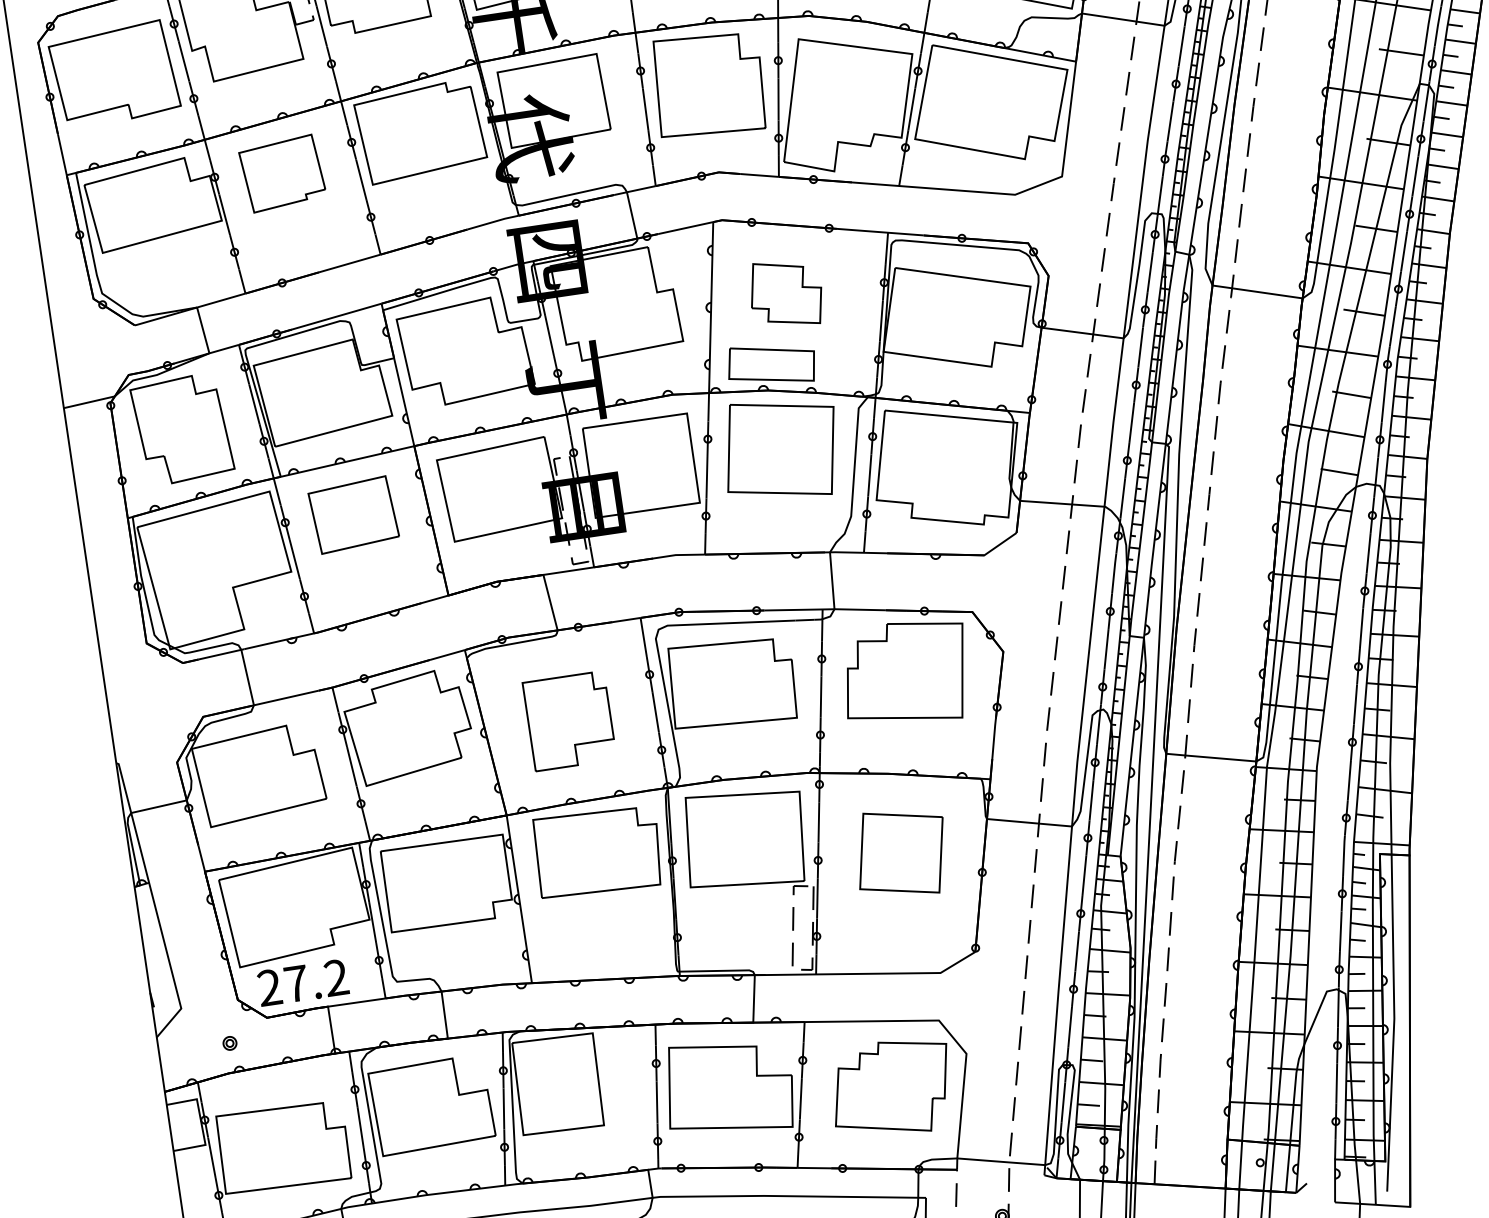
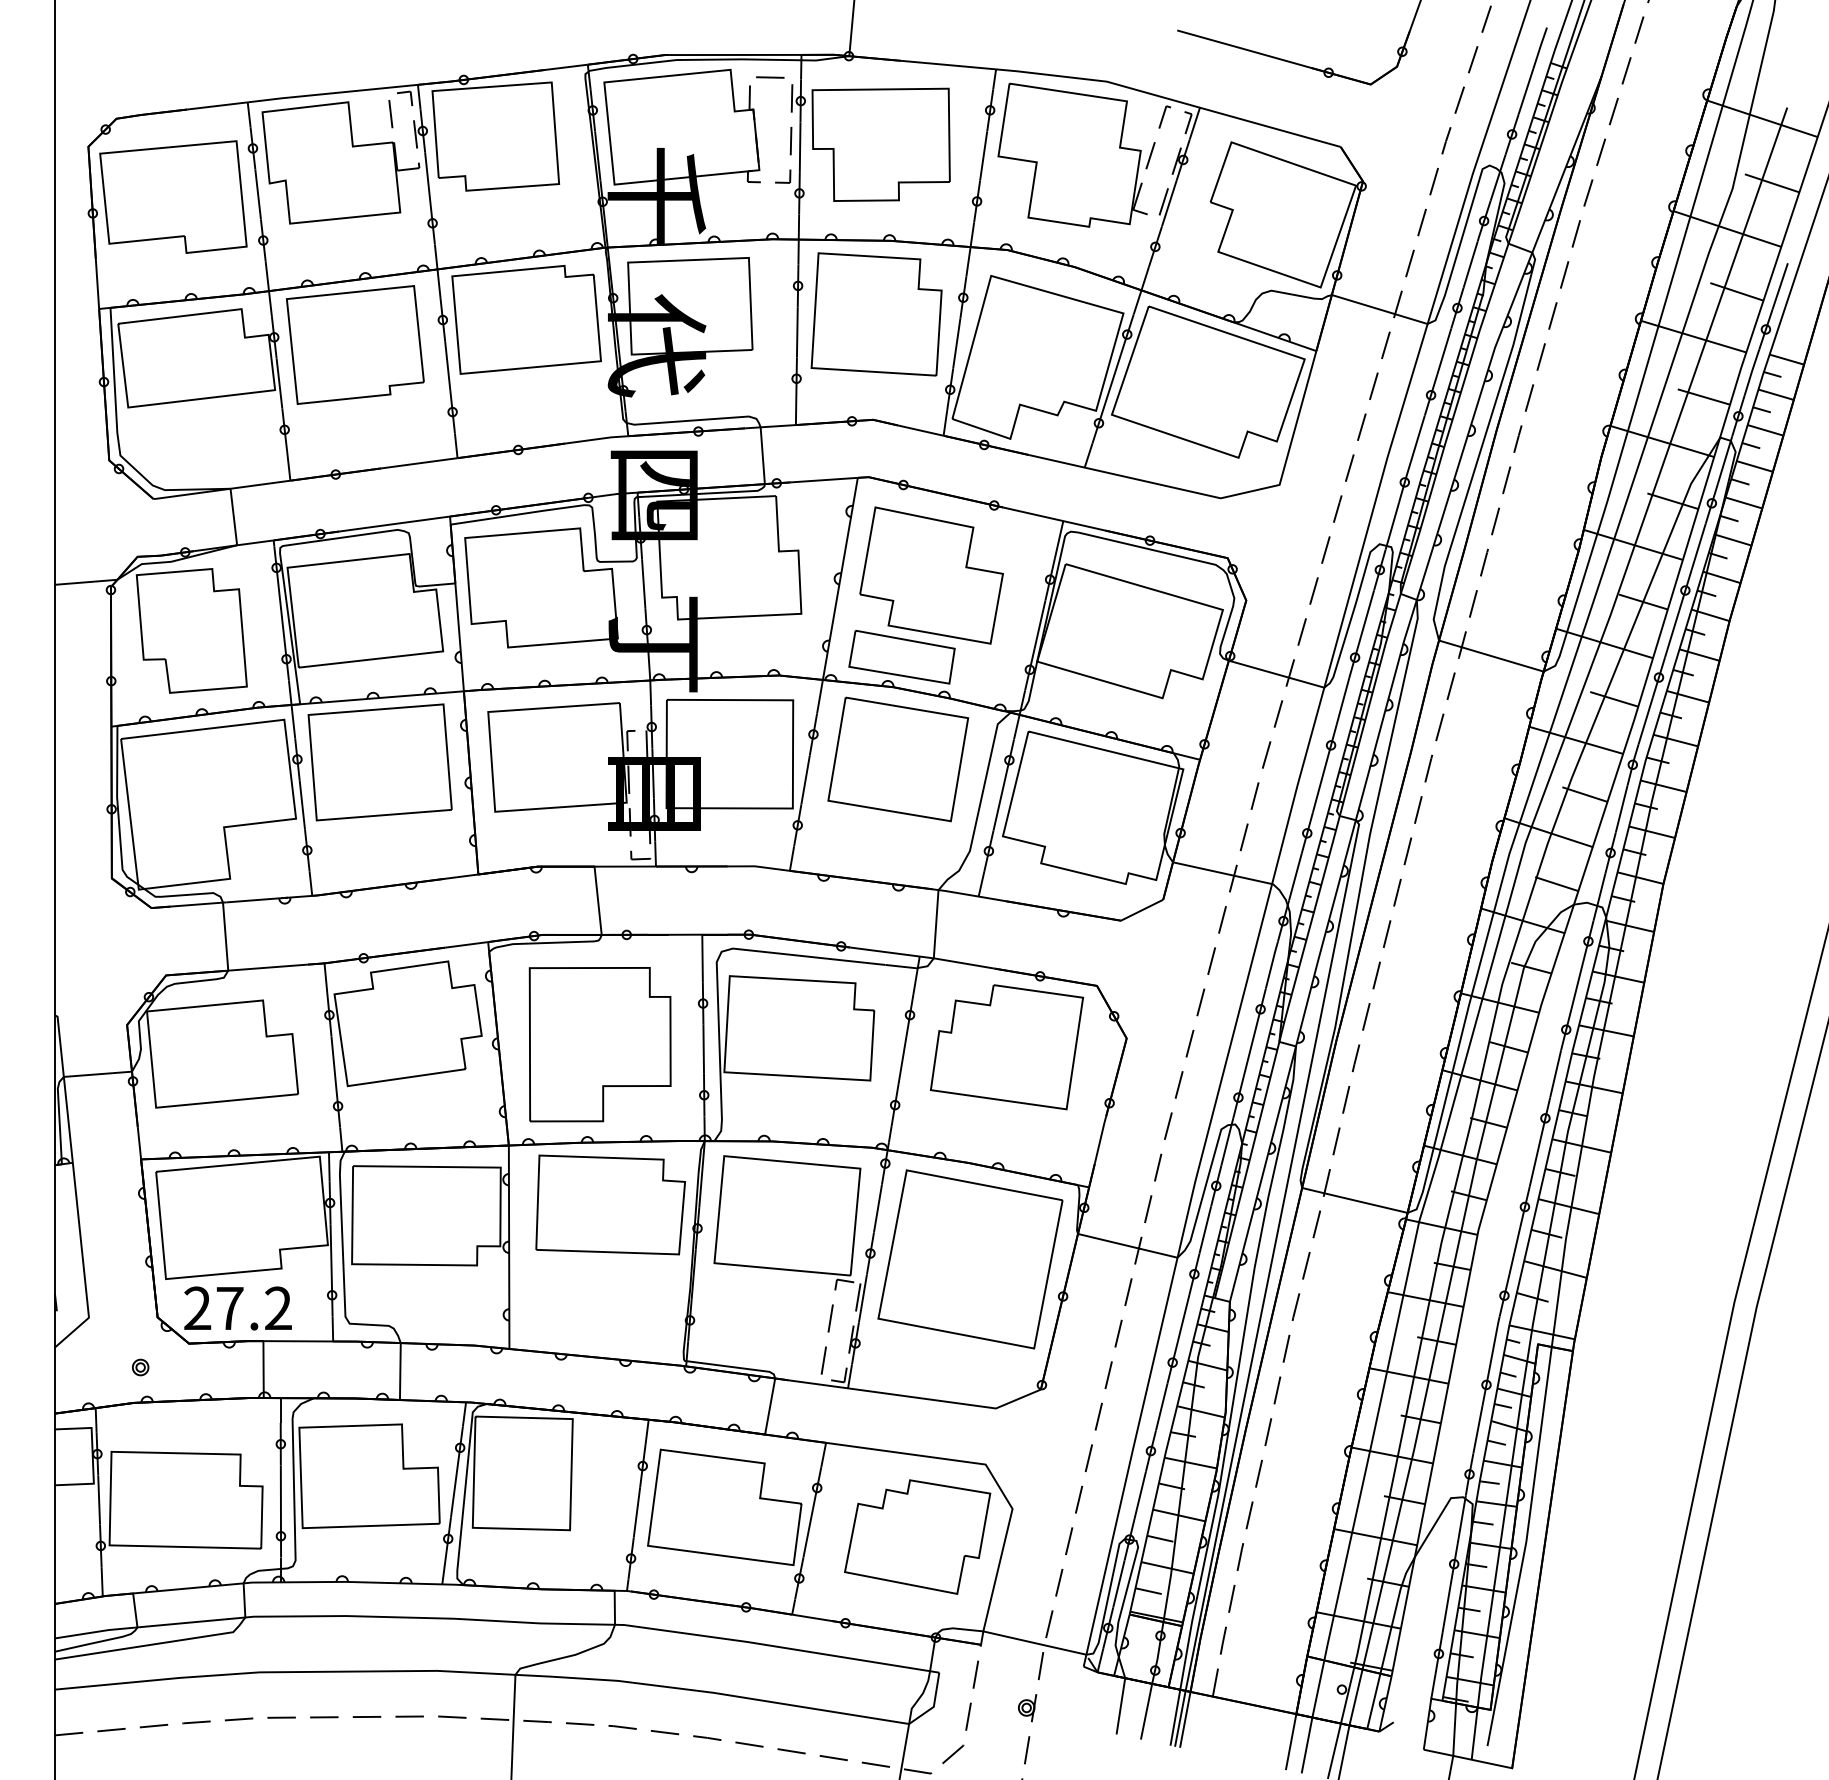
part: (282, 173) -> (355, 344), size x1.43
part: (785, 293) -> (931, 575), size x1.67
part: (353, 515) -> (379, 762), size x1.43
part: (569, 721) -> (599, 1044), size x1.43
part: (901, 853) -> (970, 1259), size x1.67

